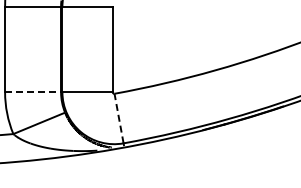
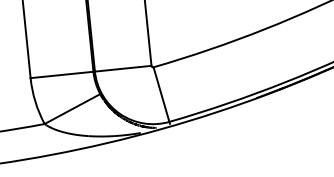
line: (33, 92) -> (62, 75), dashed -> solid
line: (118, 118) -> (160, 94), dashed -> solid

